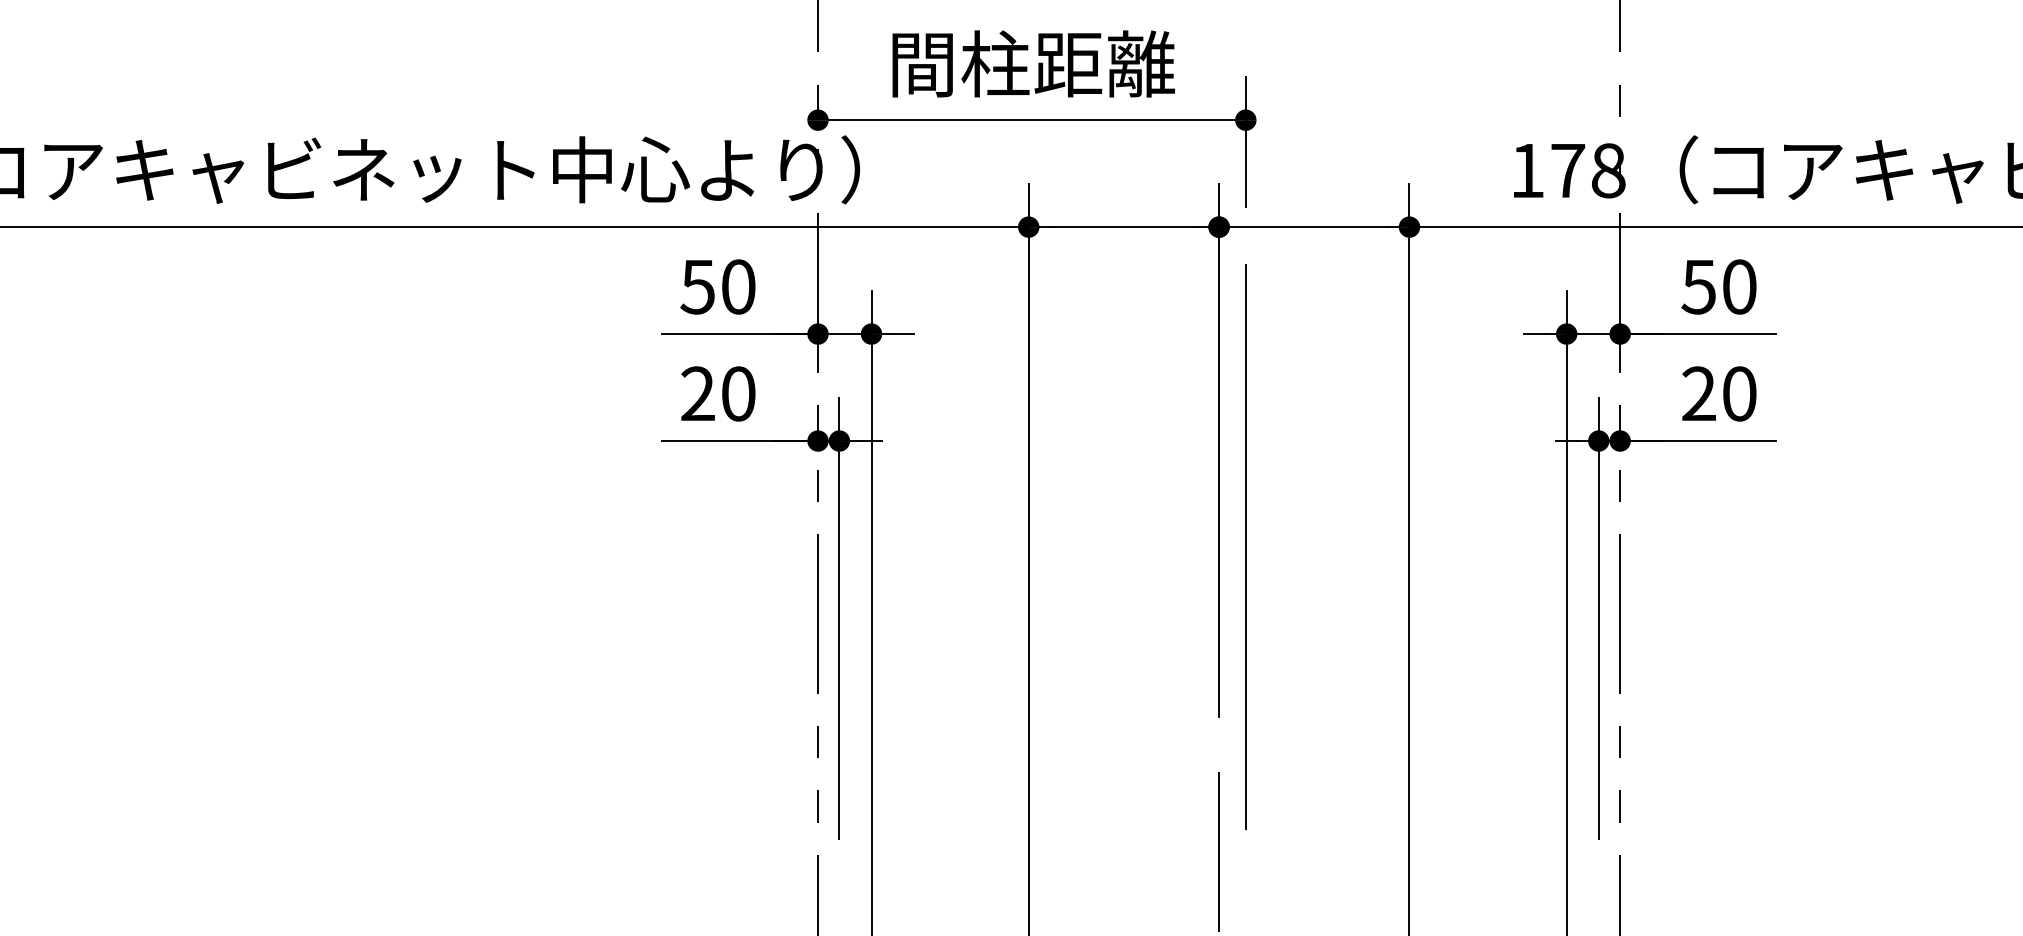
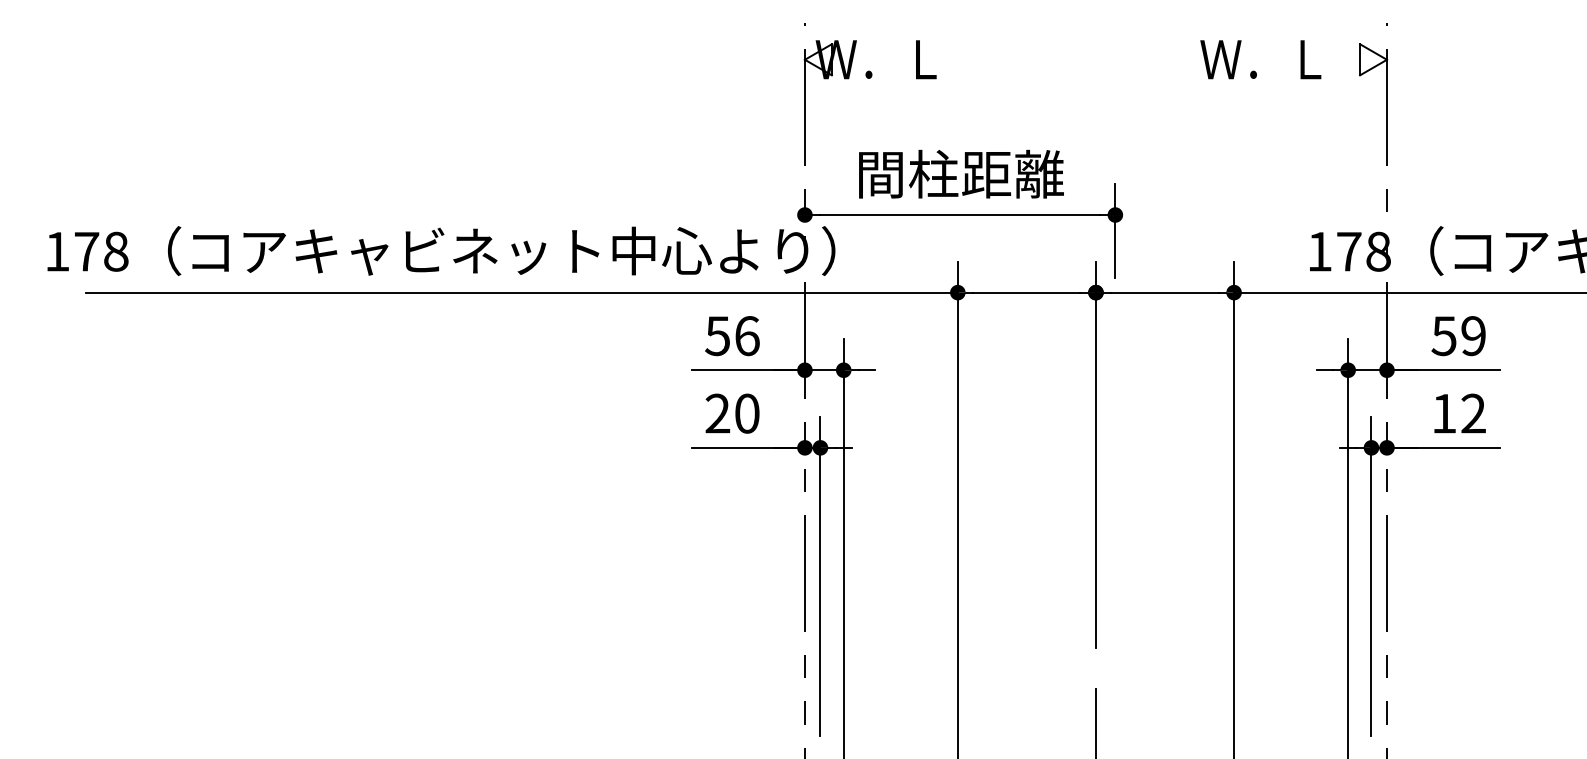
text: (738, 287) -> (747, 336), 50 -> 56
text: (1739, 287) -> (1473, 336), 50 -> 59
text: (1718, 393) -> (1458, 413), 20 -> 12
line: (1246, 546) -> (1115, 524), removed

